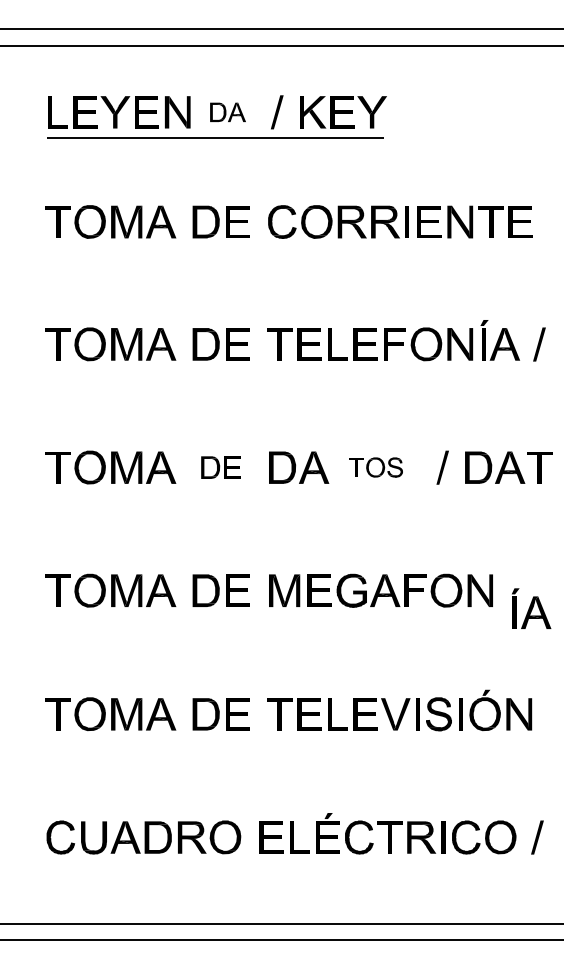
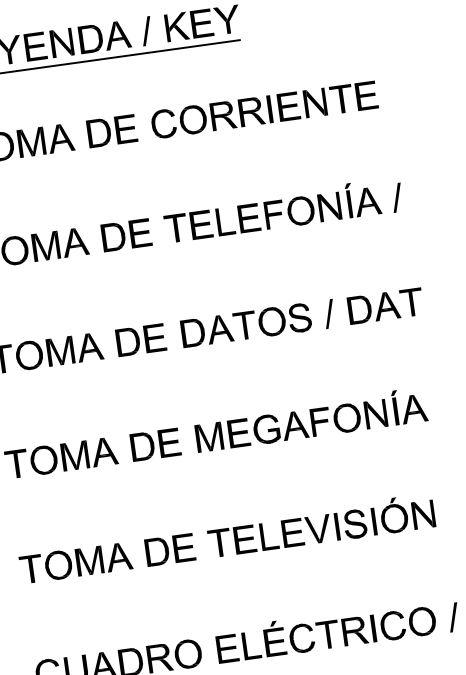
part: (227, 112) -> (104, 37), size x1.67
part: (220, 467) -> (140, 340), size x1.43
part: (375, 467) -> (272, 321), size x1.67
part: (531, 608) -> (409, 405), moved

